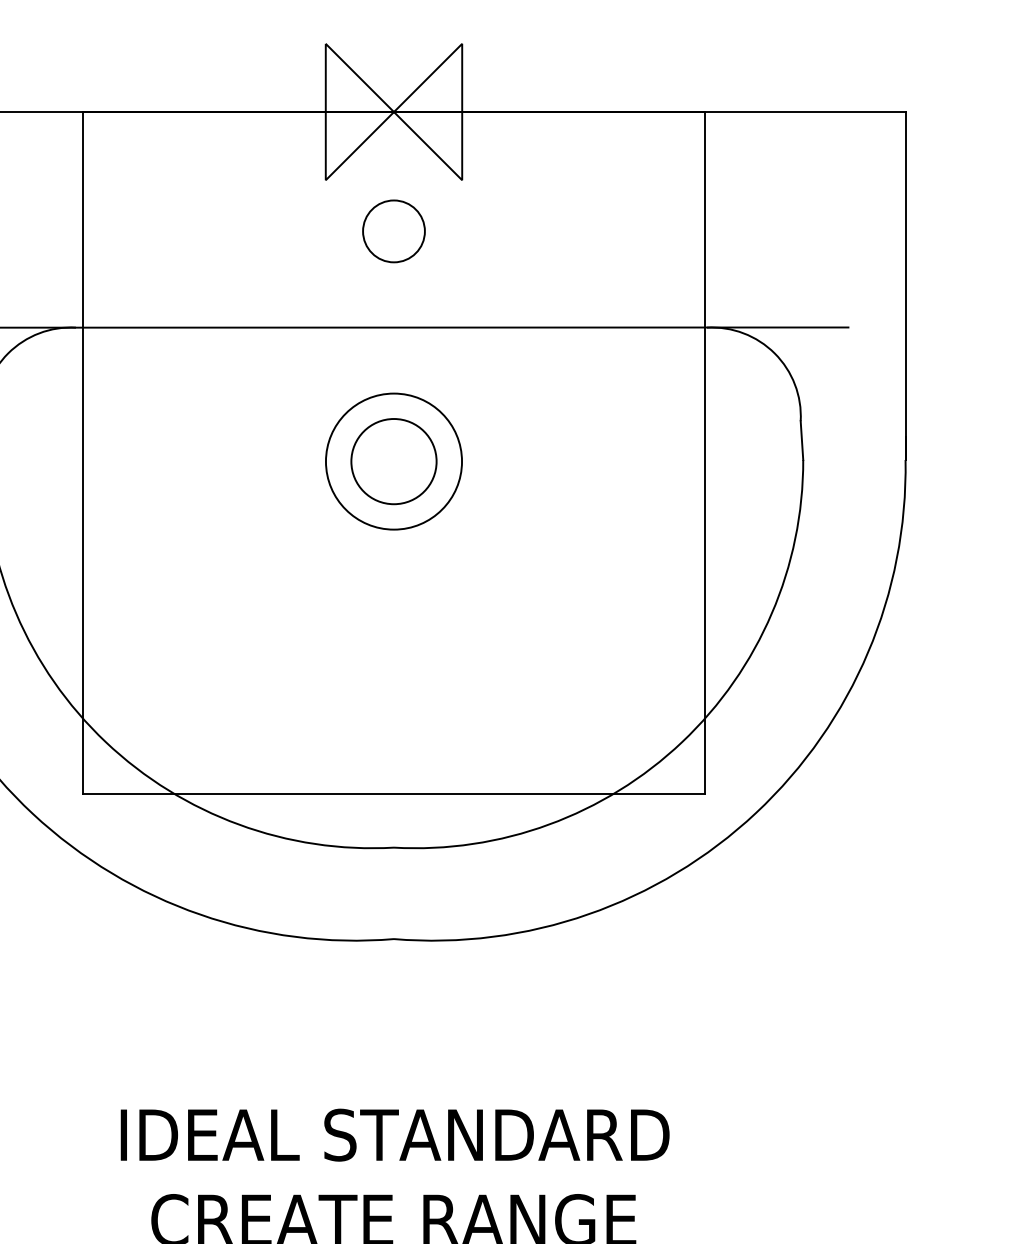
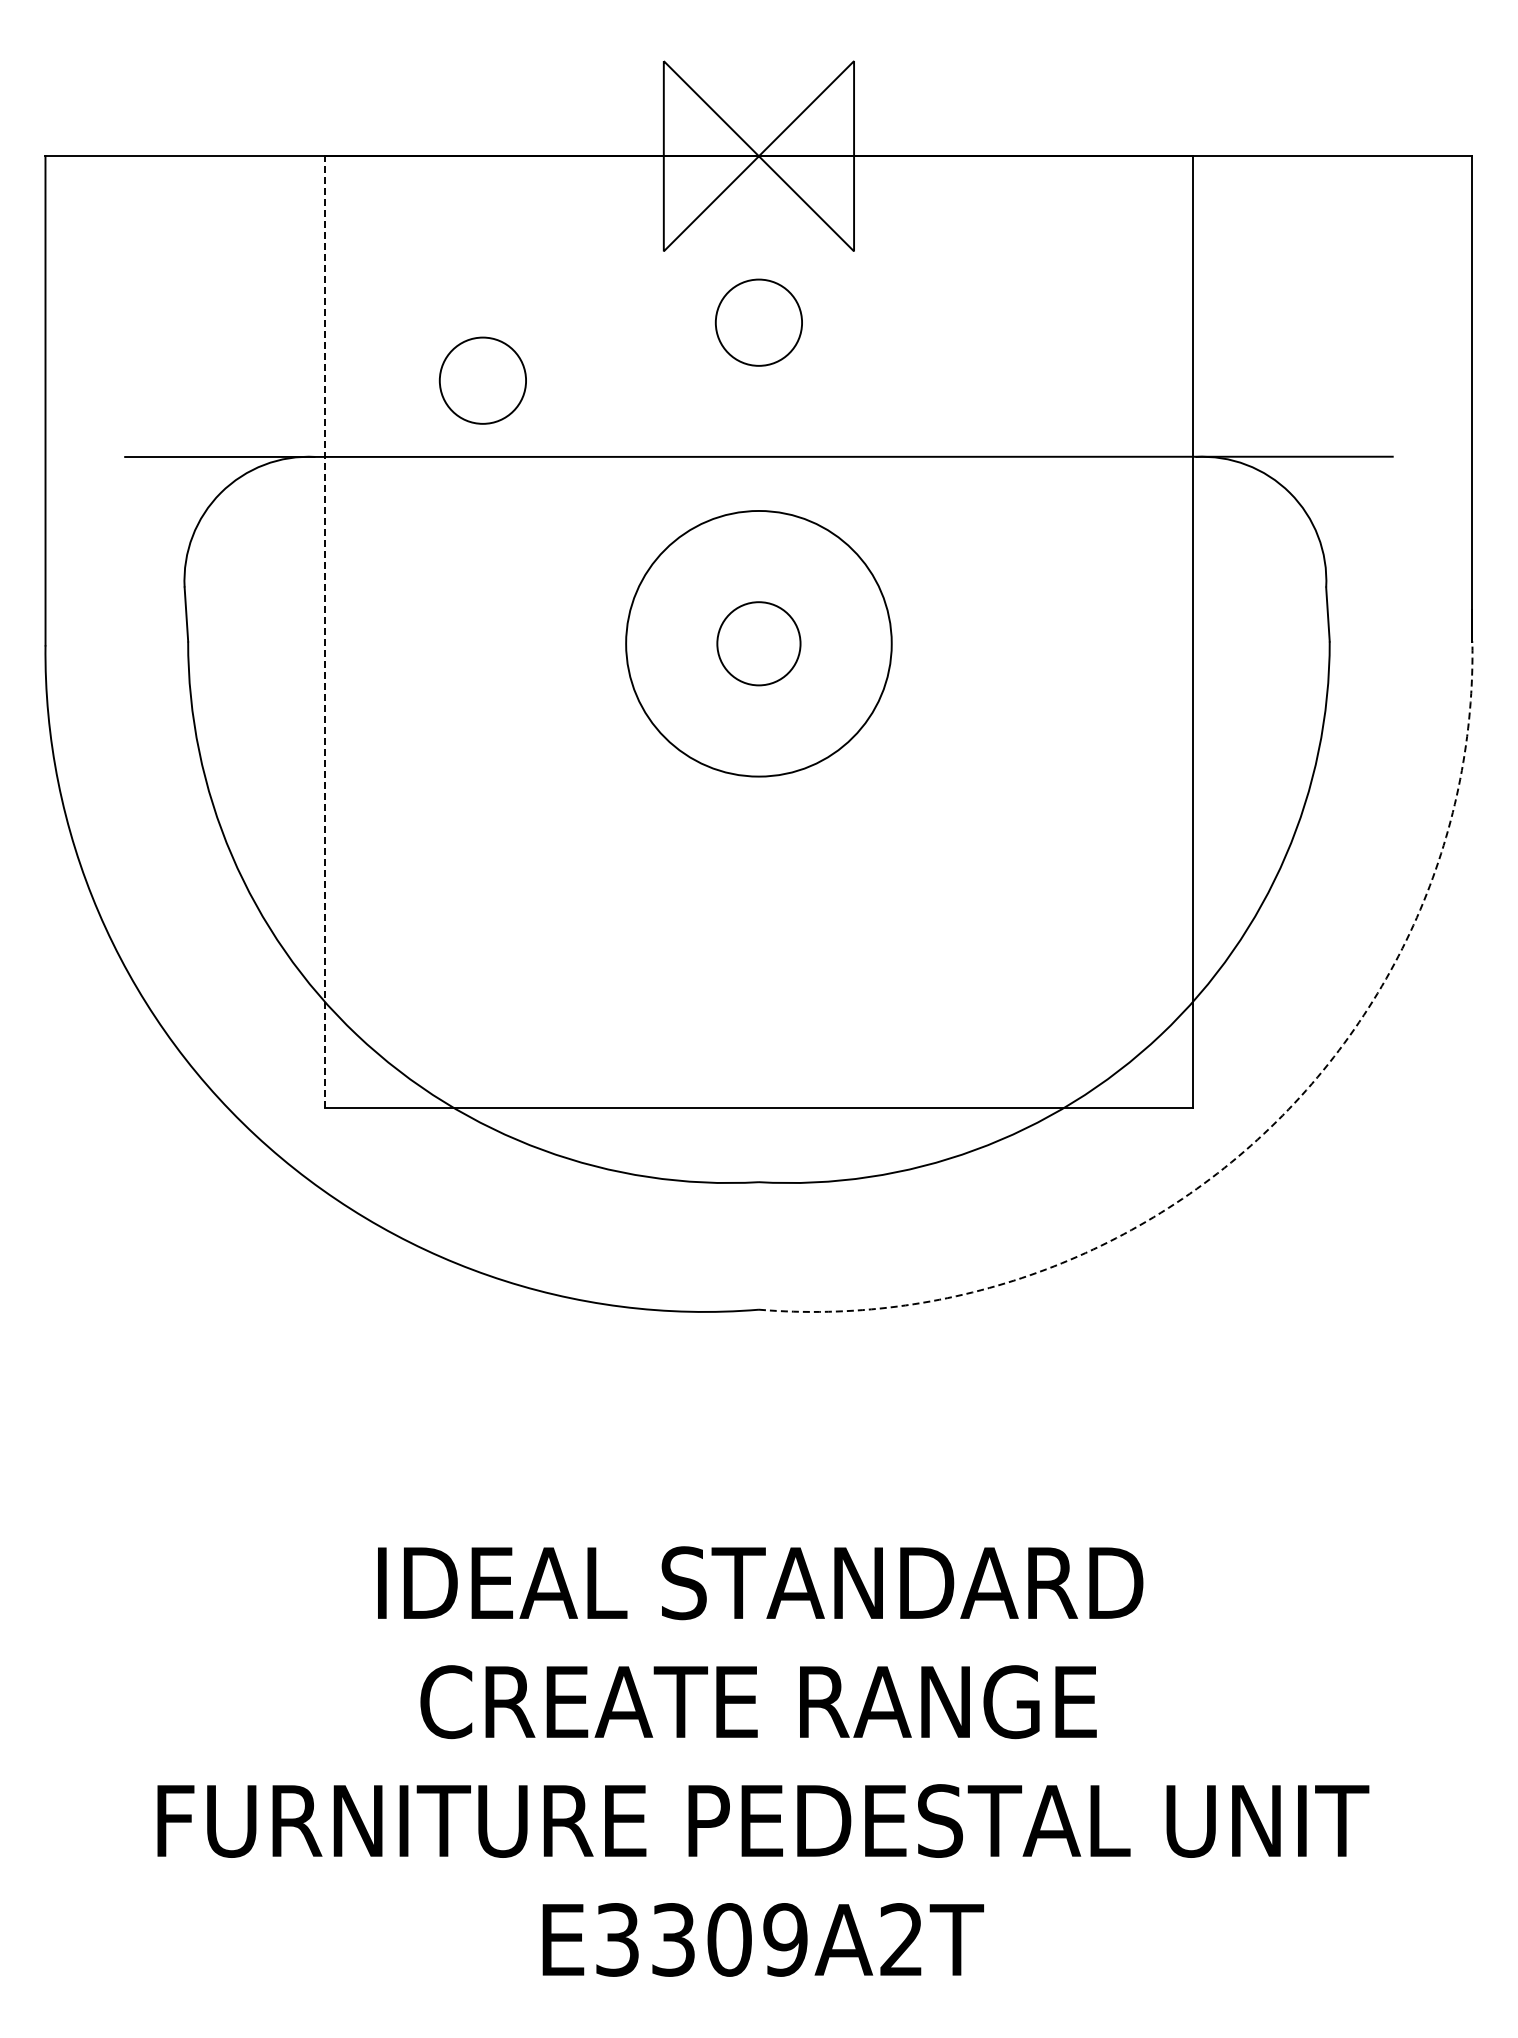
circle: (195, 272) -> (482, 380), added
line: (82, 452) -> (324, 631), solid -> dashed
circle: (393, 461) -> (758, 643), size x0.7
circle: (393, 461) -> (758, 643), size x1.4
arc: (755, 812) -> (1263, 1133), solid -> dashed

